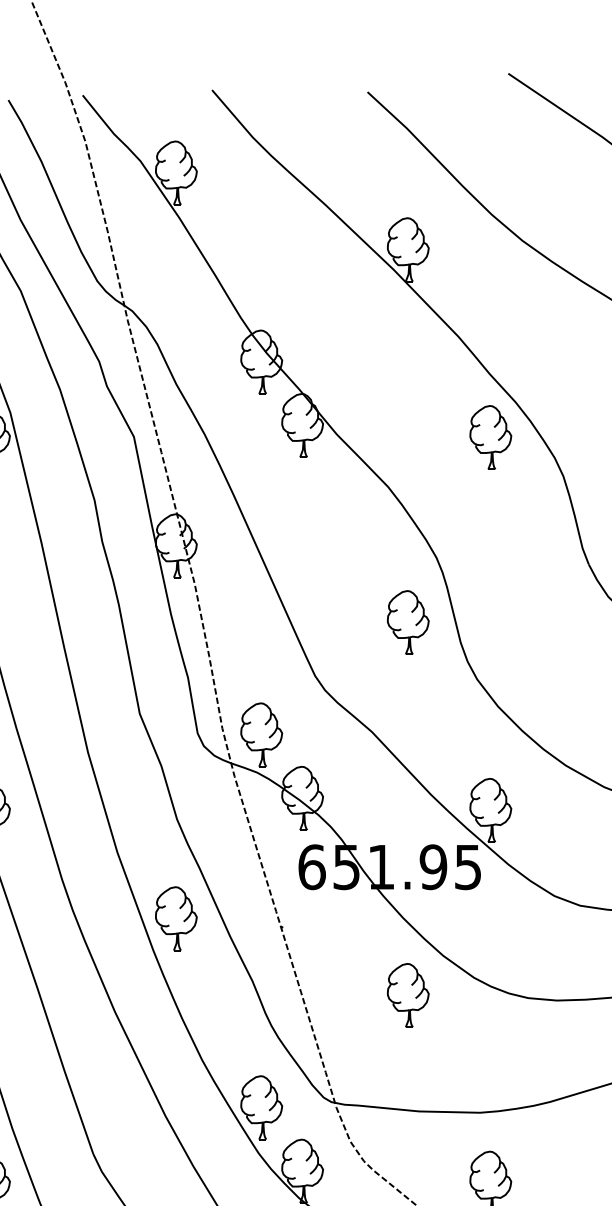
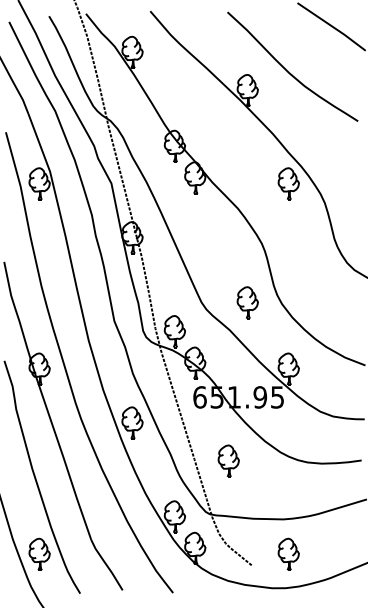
part: (407, 621) -> (247, 302), moved
part: (407, 994) -> (228, 460), moved

